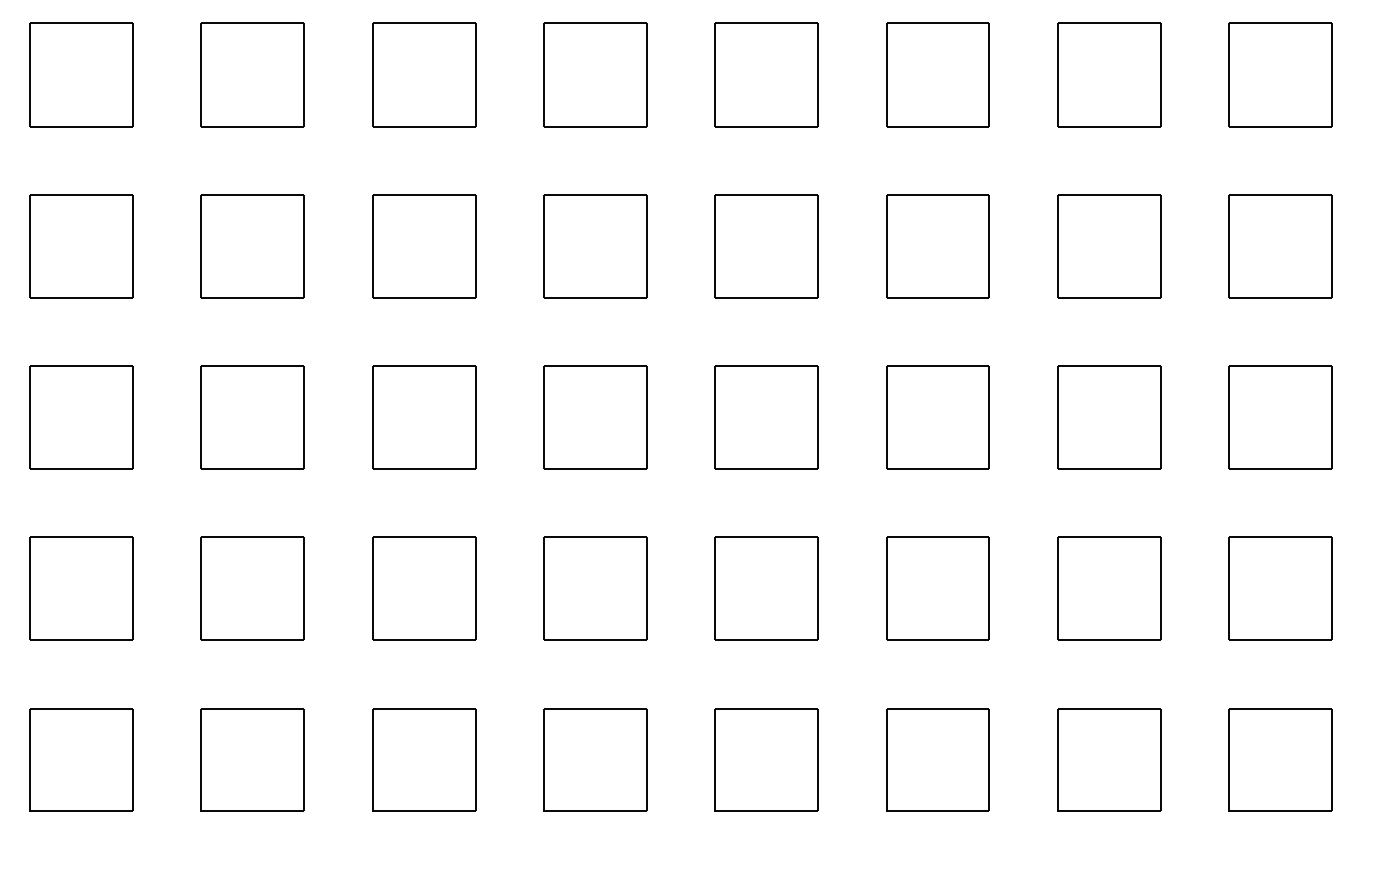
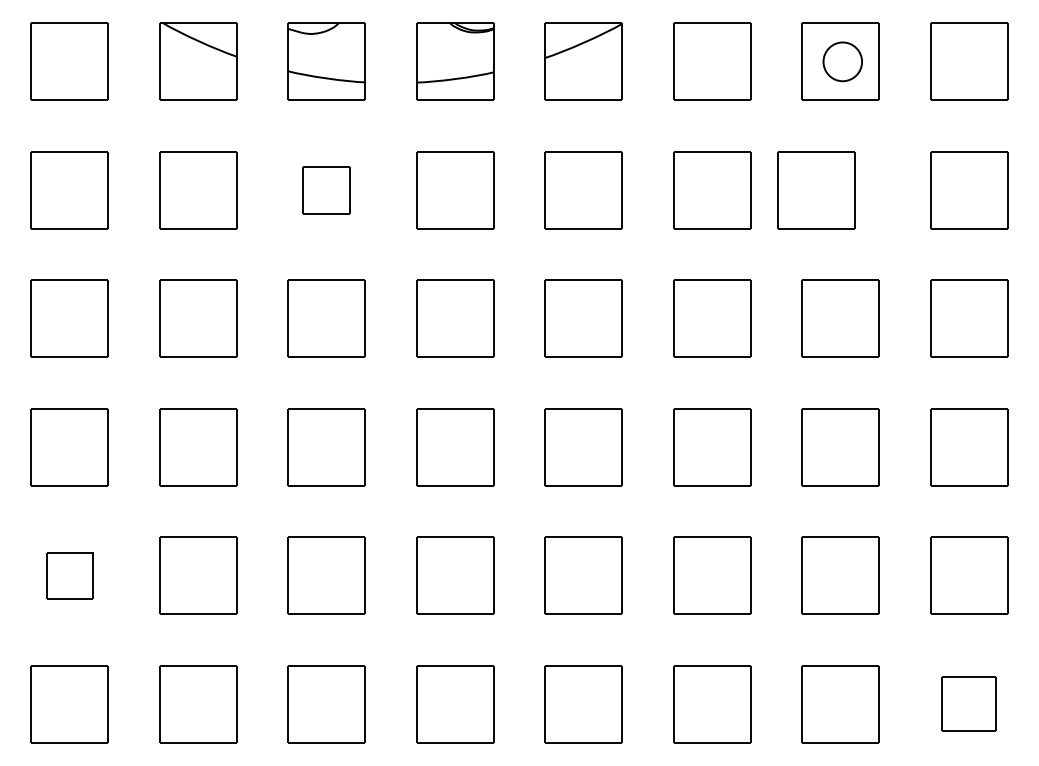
part: (423, 75) -> (326, 190), size x0.6
part: (1108, 75) -> (816, 190), moved
part: (81, 588) -> (69, 575), size x0.6
part: (1280, 760) -> (969, 704), size x0.7

